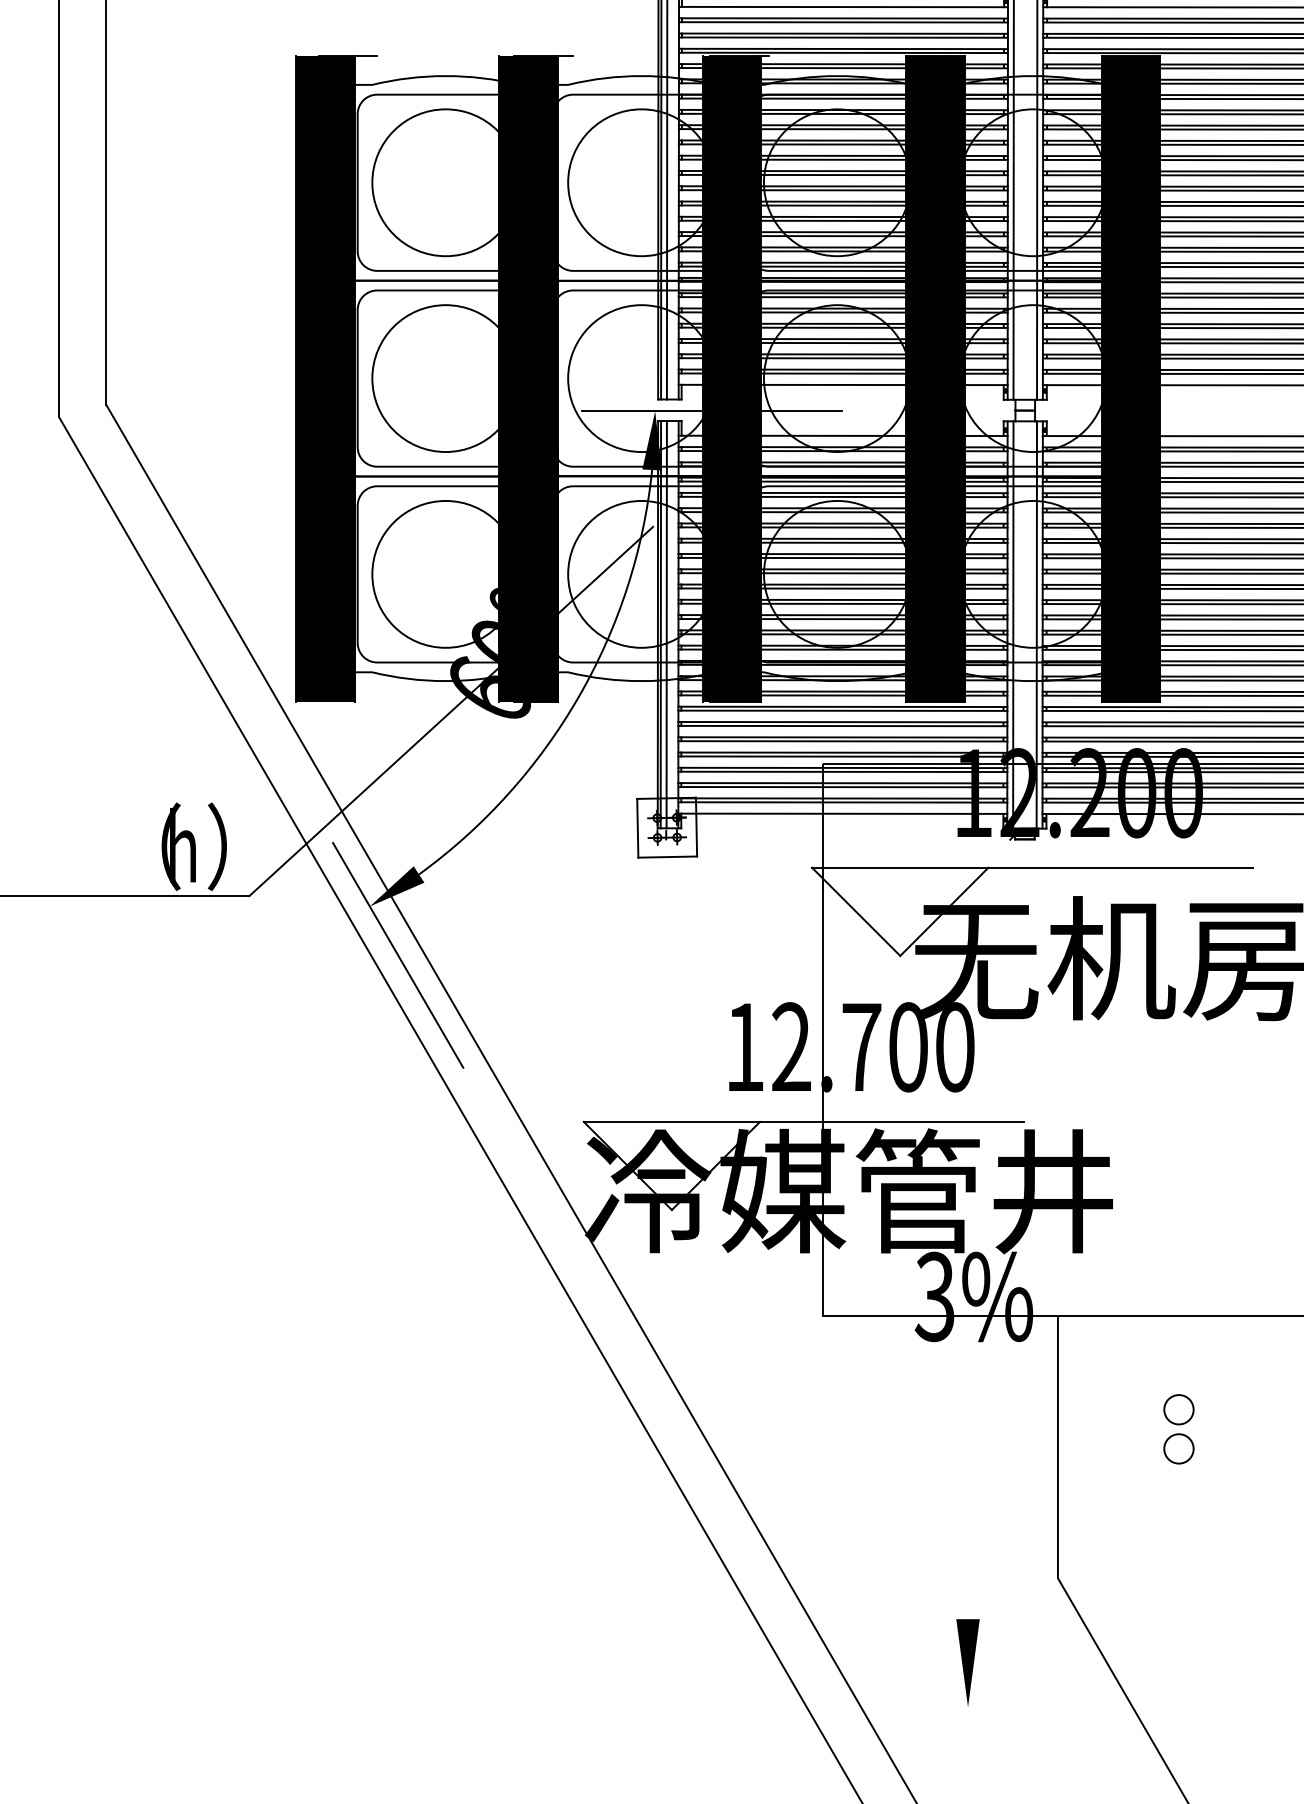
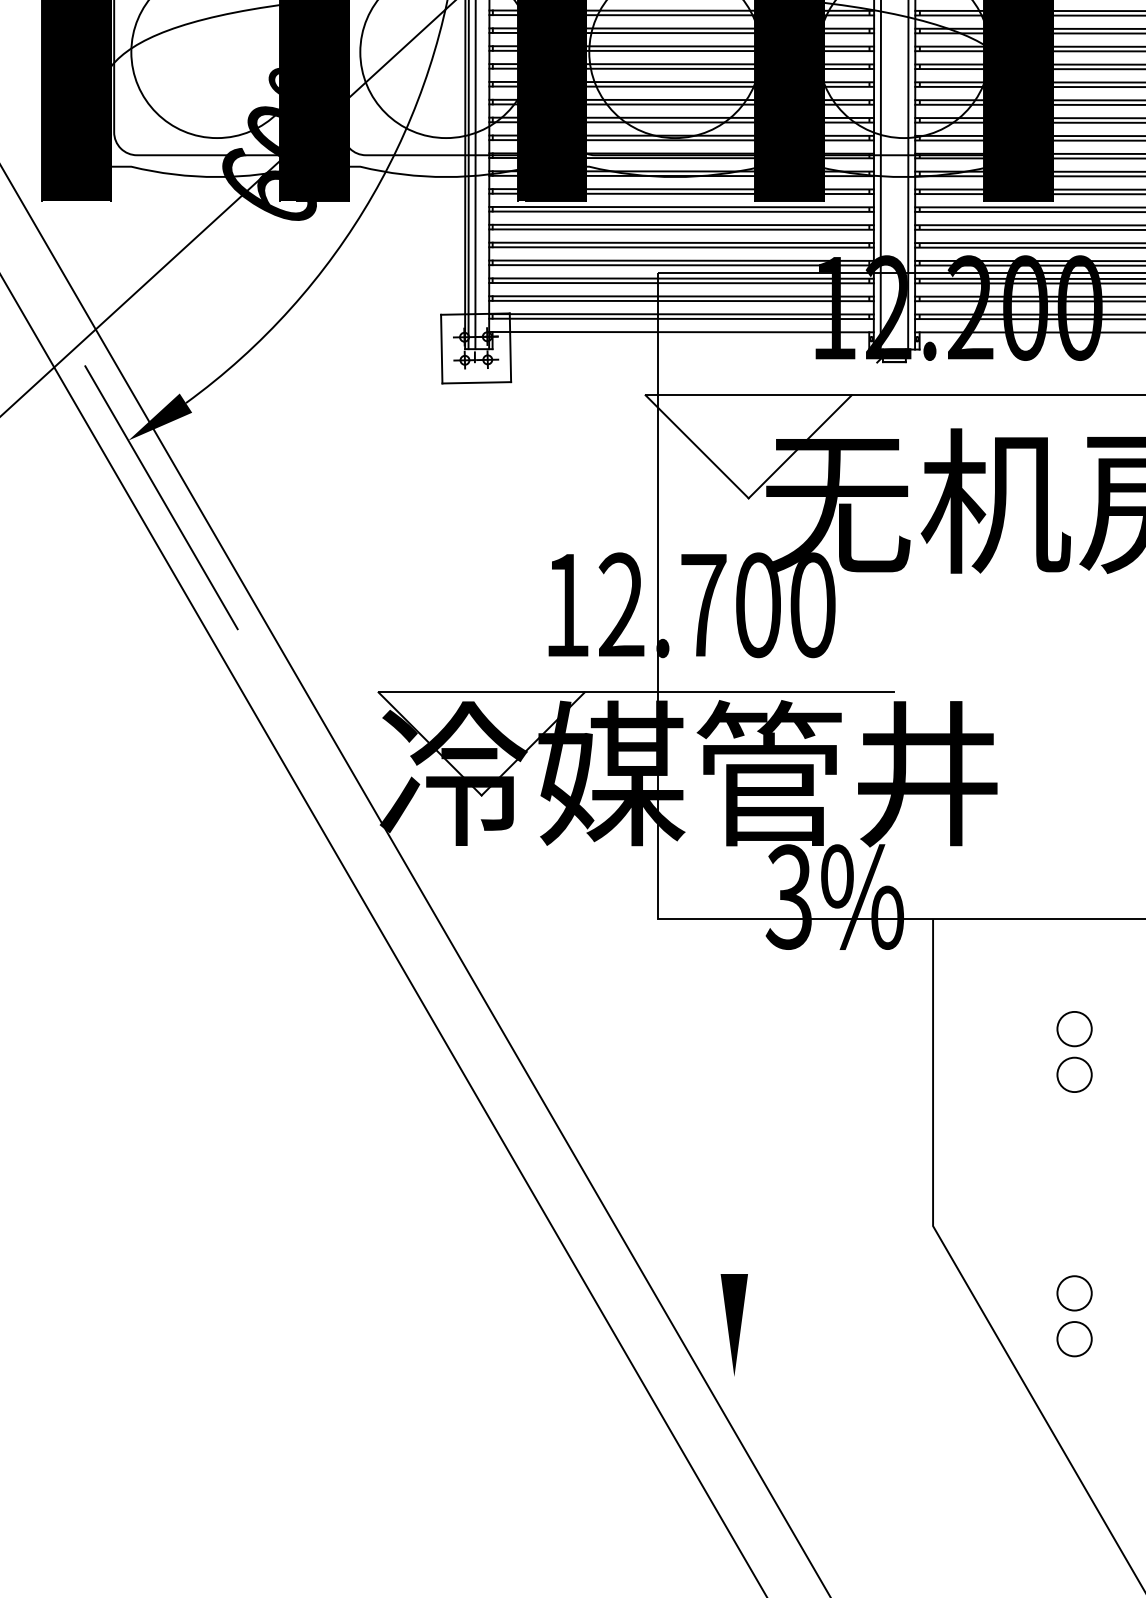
part: (1178, 1655) -> (1074, 1316), added
line: (967, 1662) -> (733, 1324), moved

